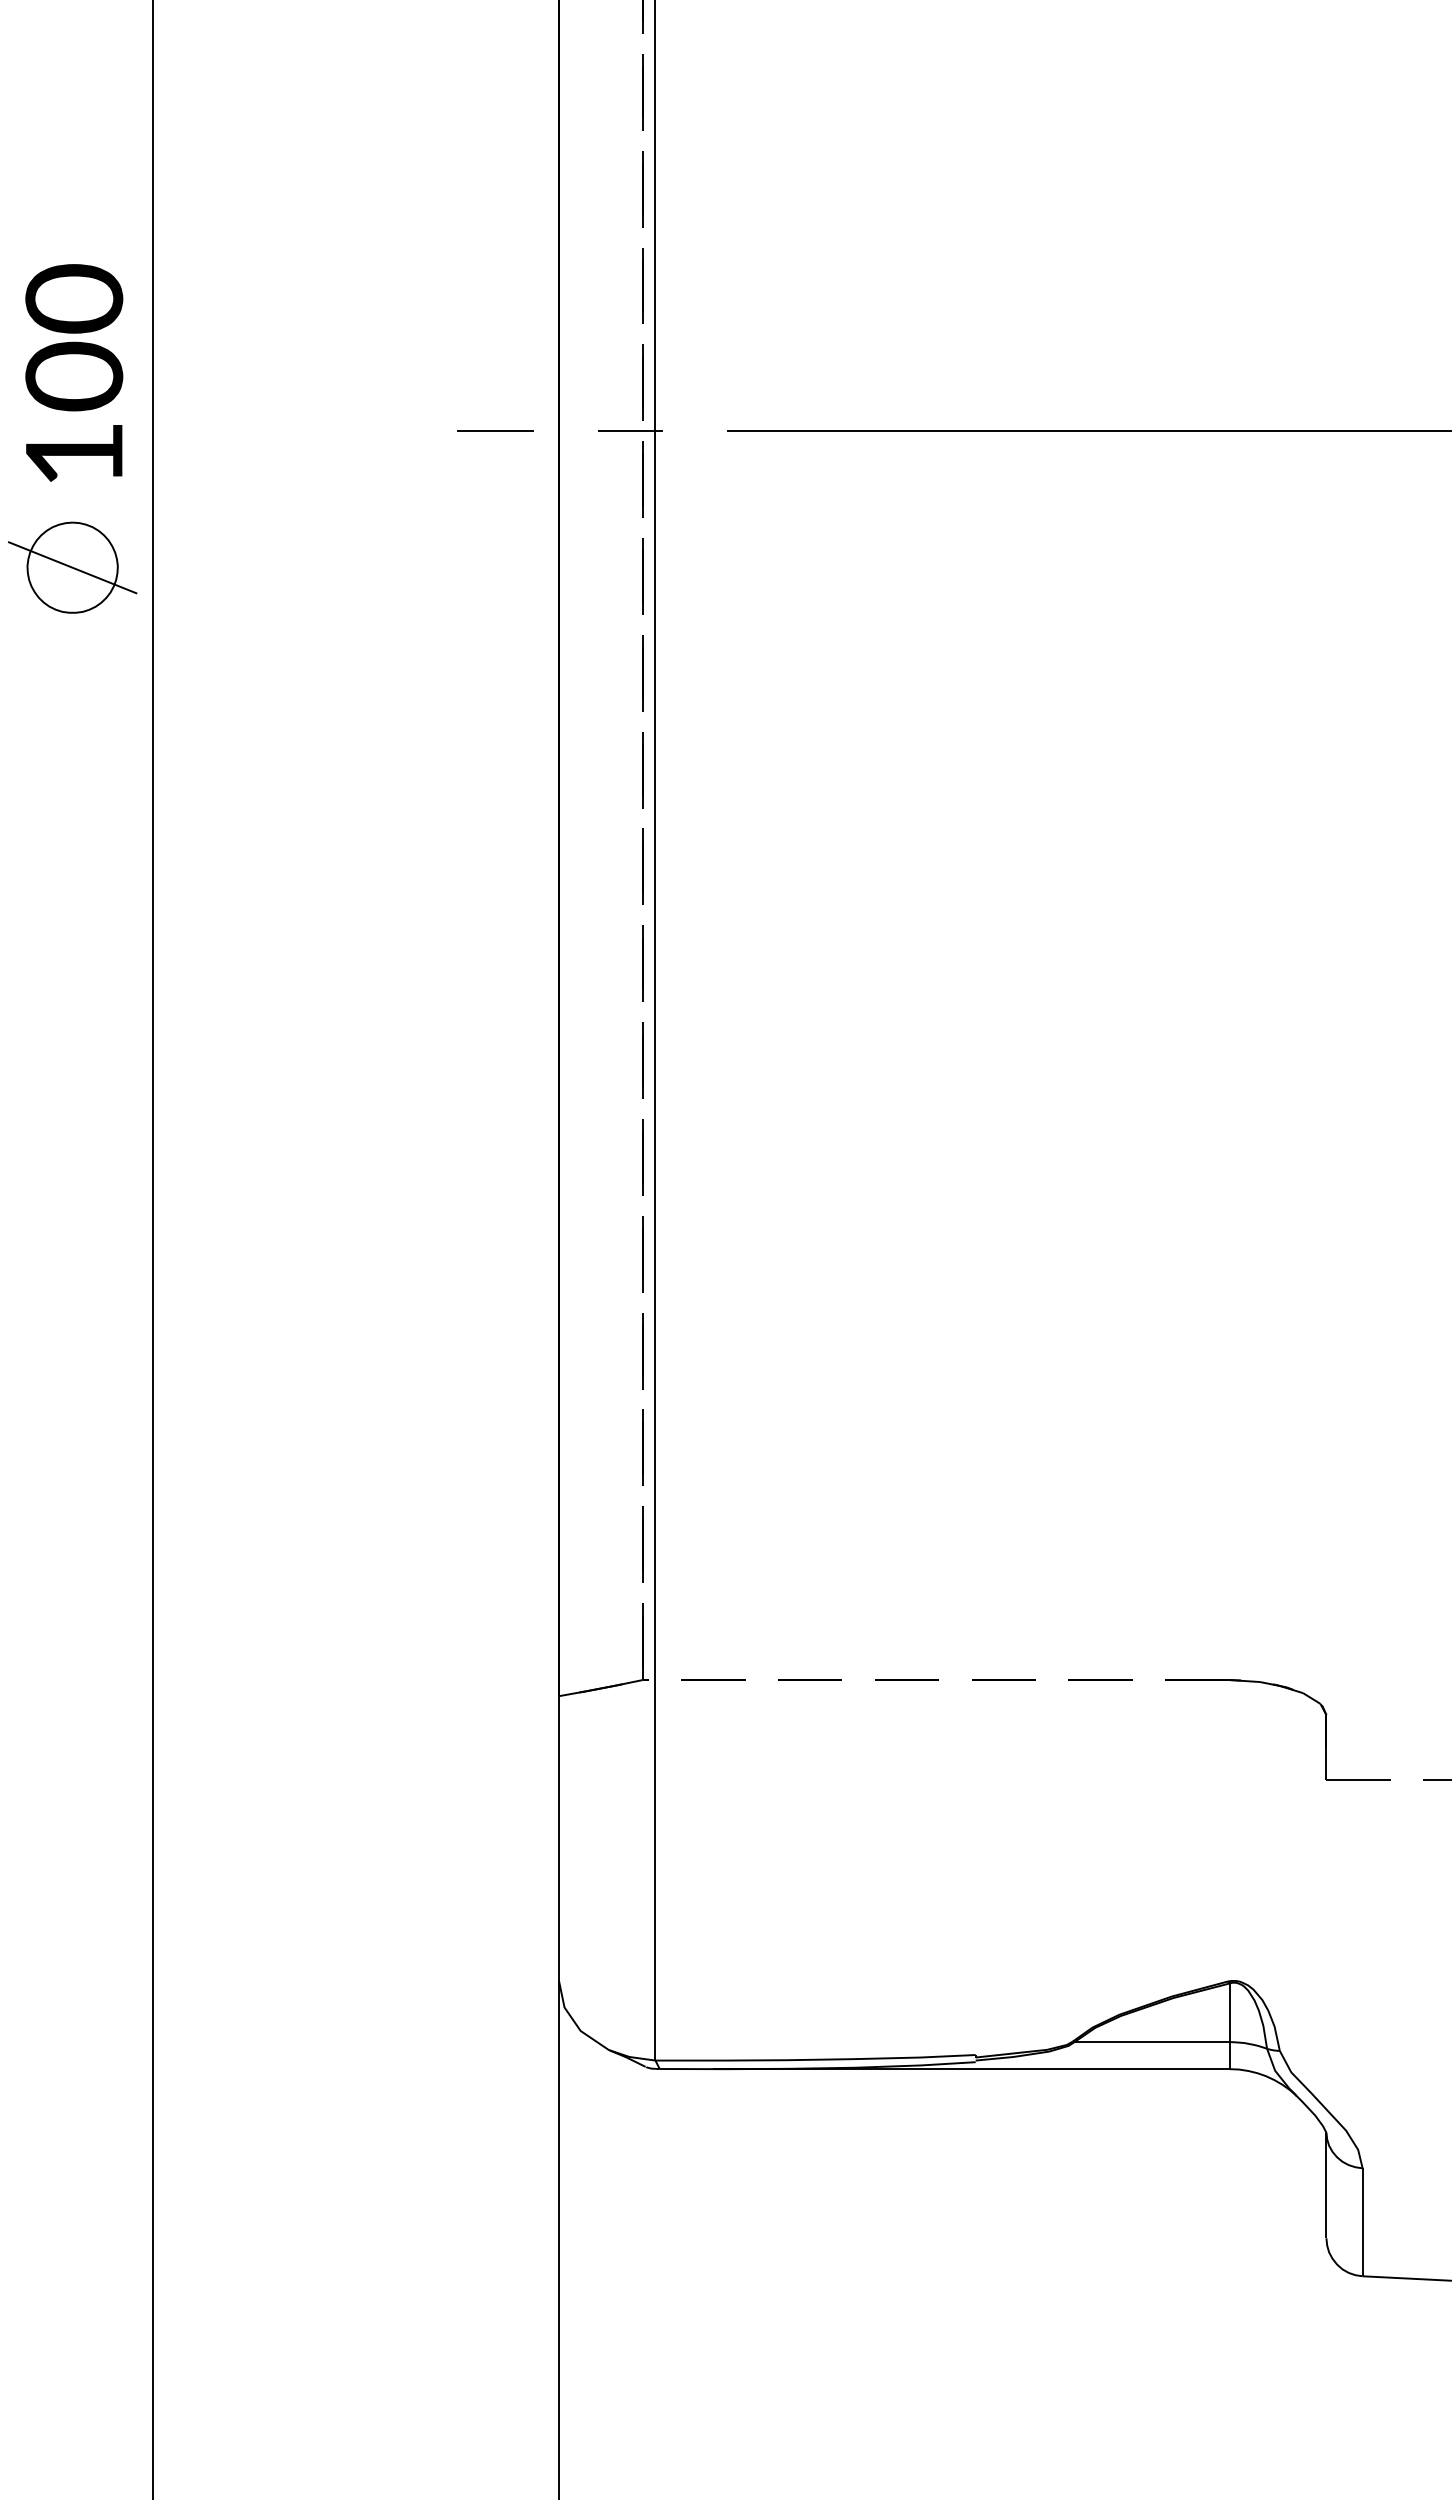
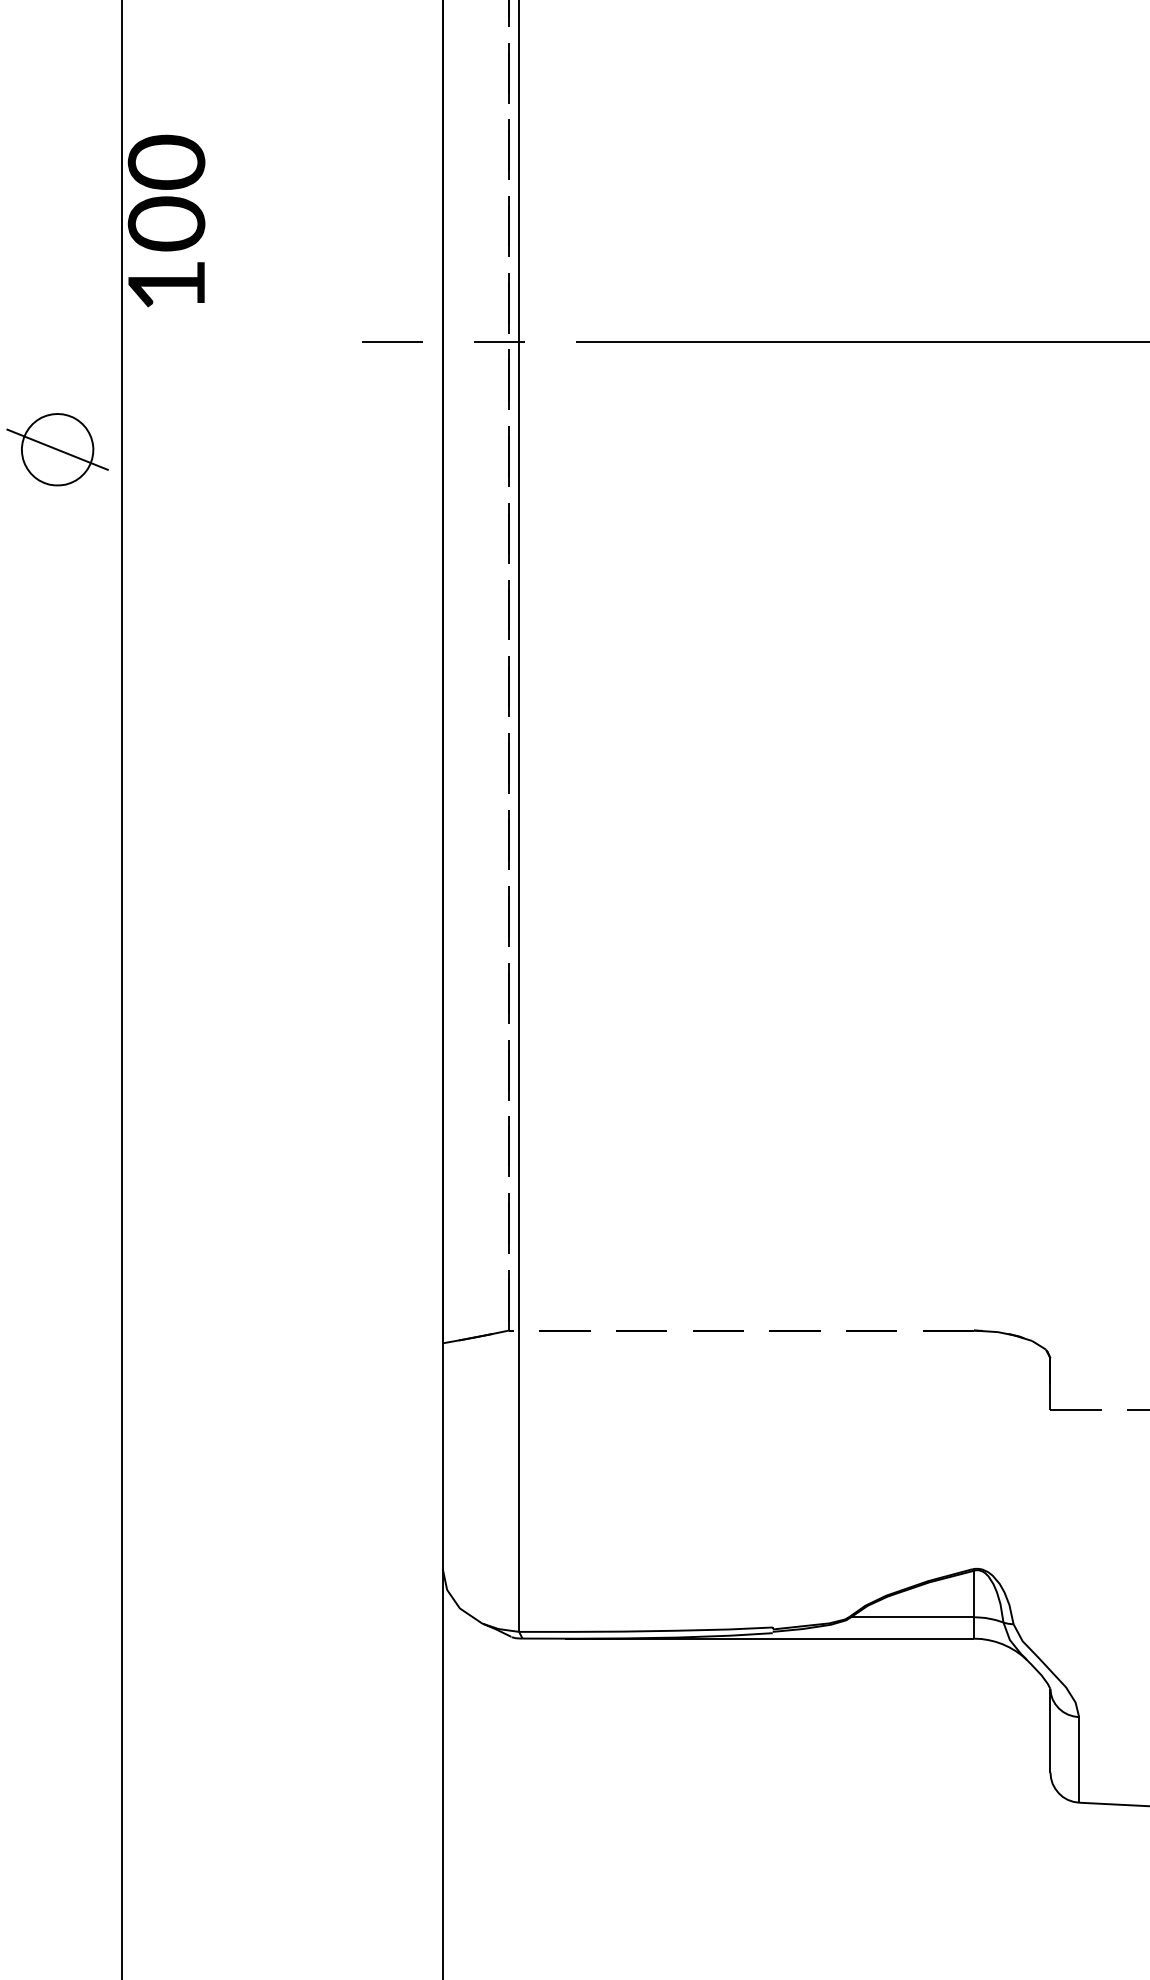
text: (74, 372) -> (166, 220), moved

